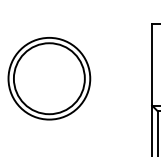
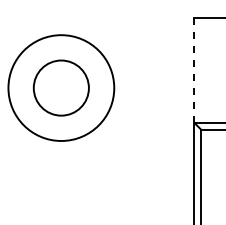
line: (152, 65) -> (194, 70), solid -> dashed
circle: (49, 79) -> (61, 88), size x0.6

